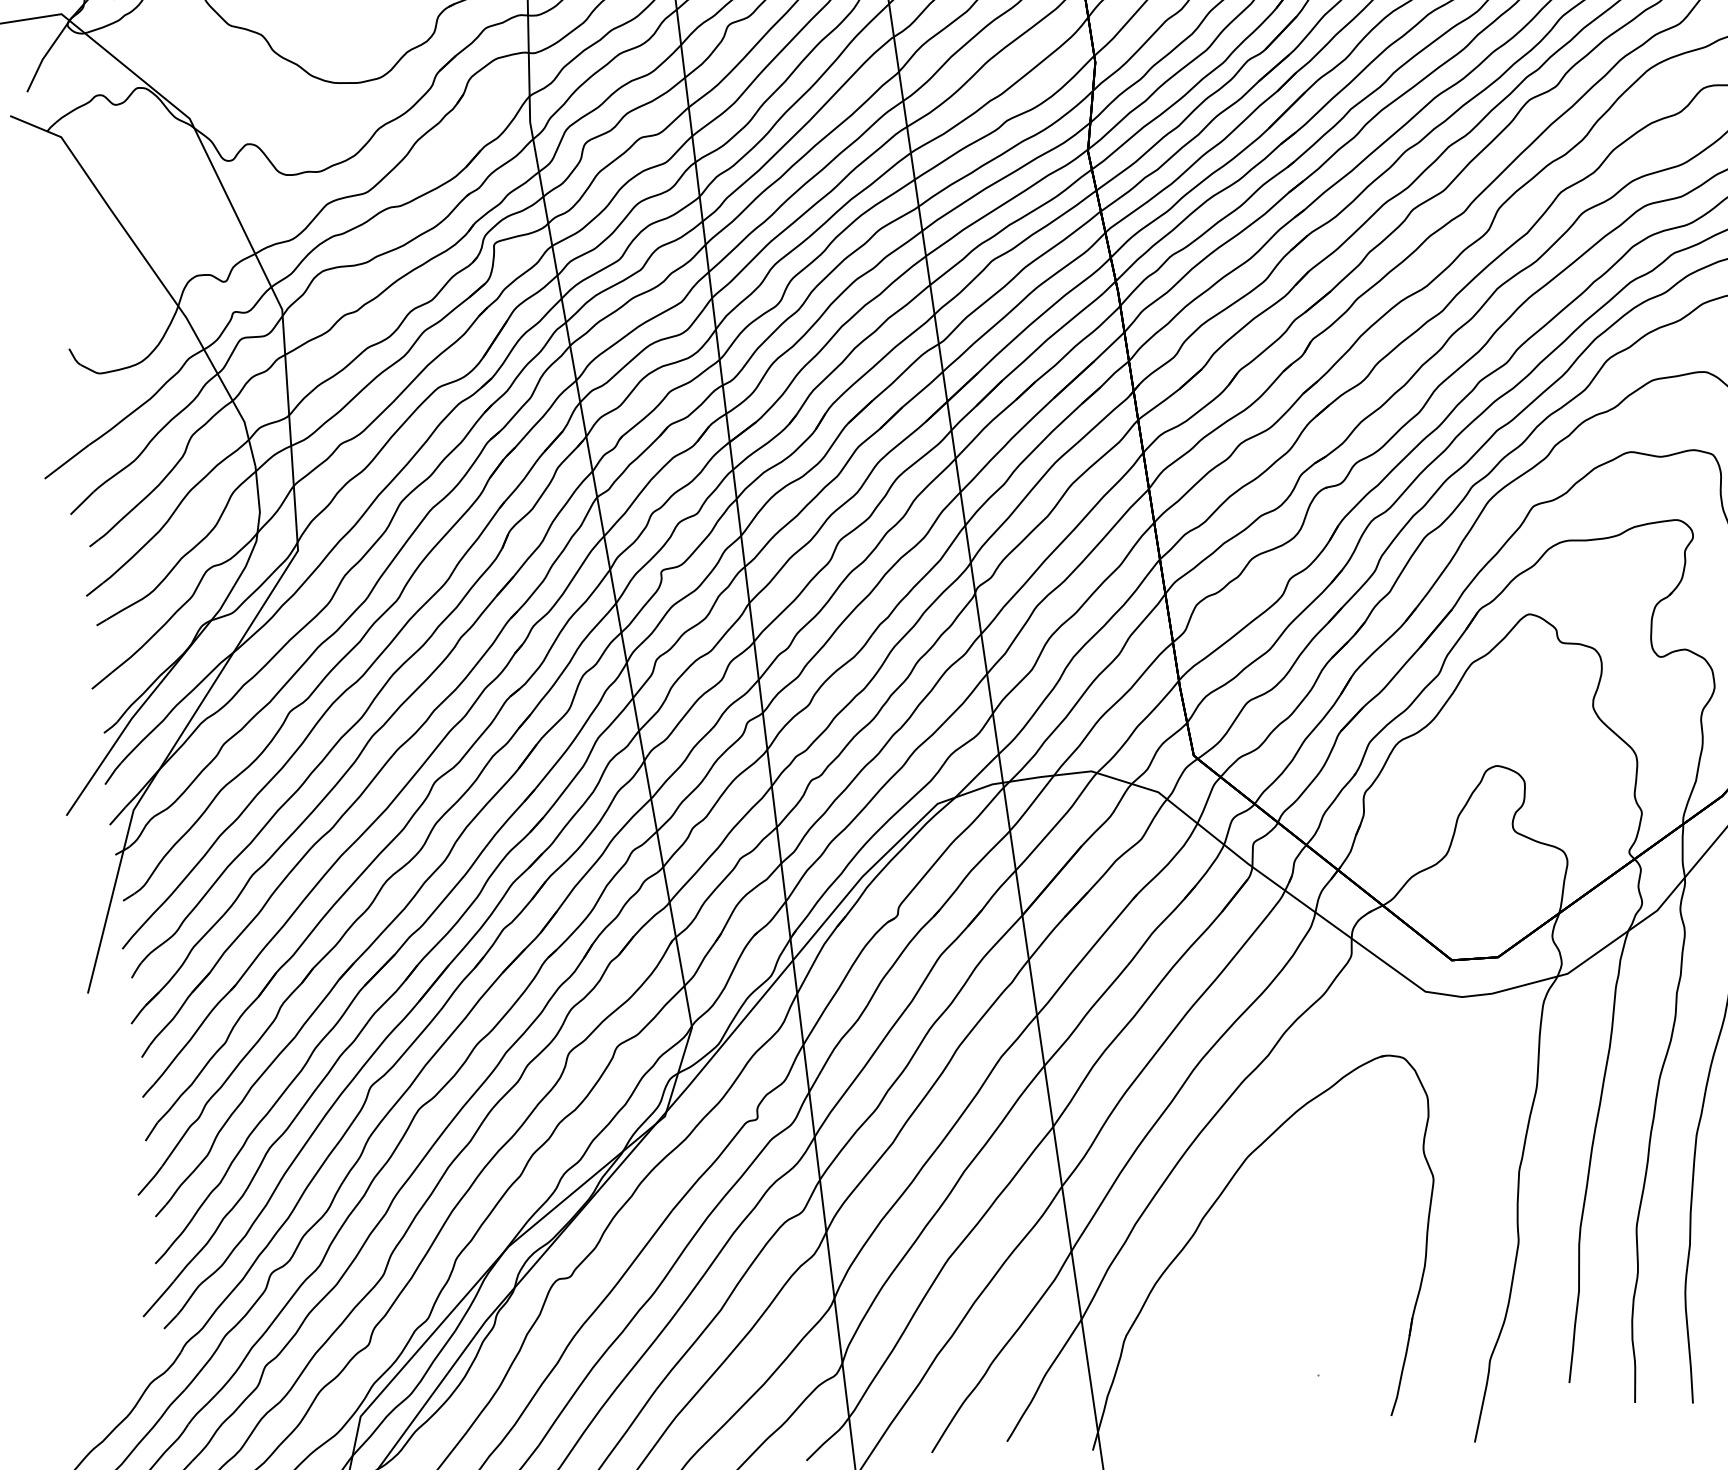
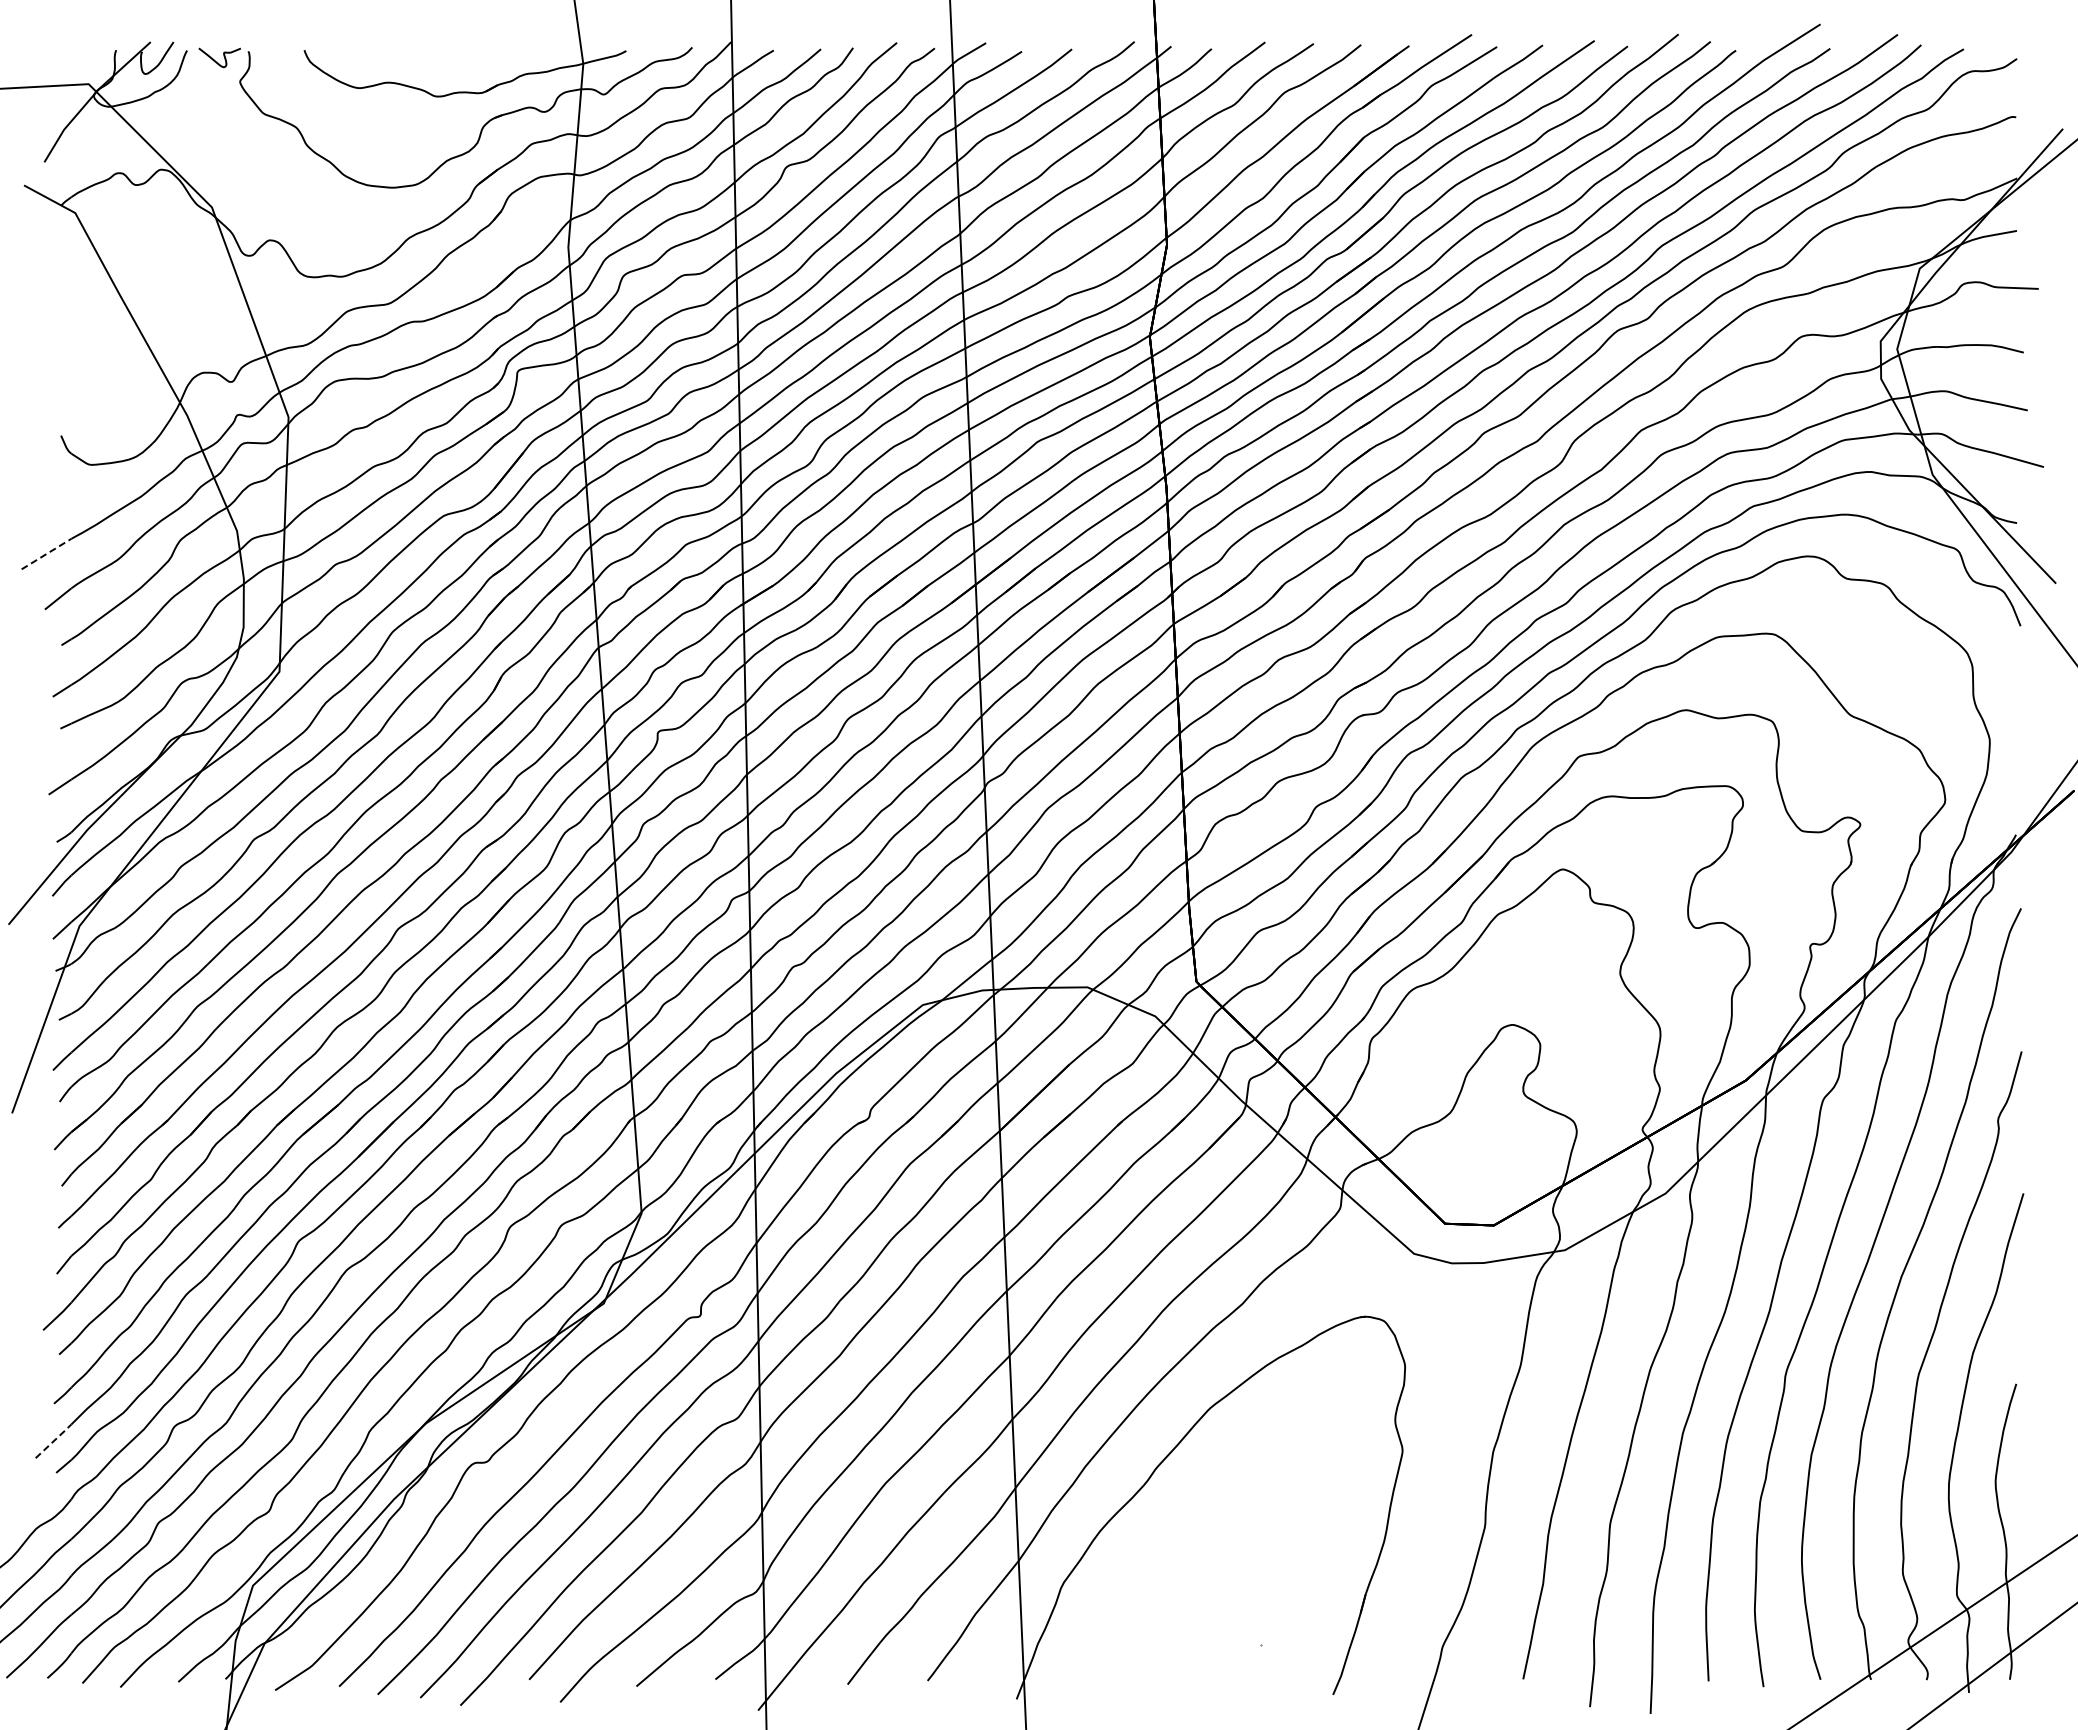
line: (66, 461) -> (46, 553), solid -> dashed
line: (159, 1298) -> (54, 1440), solid -> dashed

